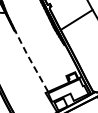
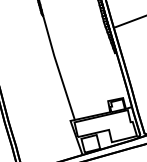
line: (31, 61) -> (58, 67), dashed -> solid

